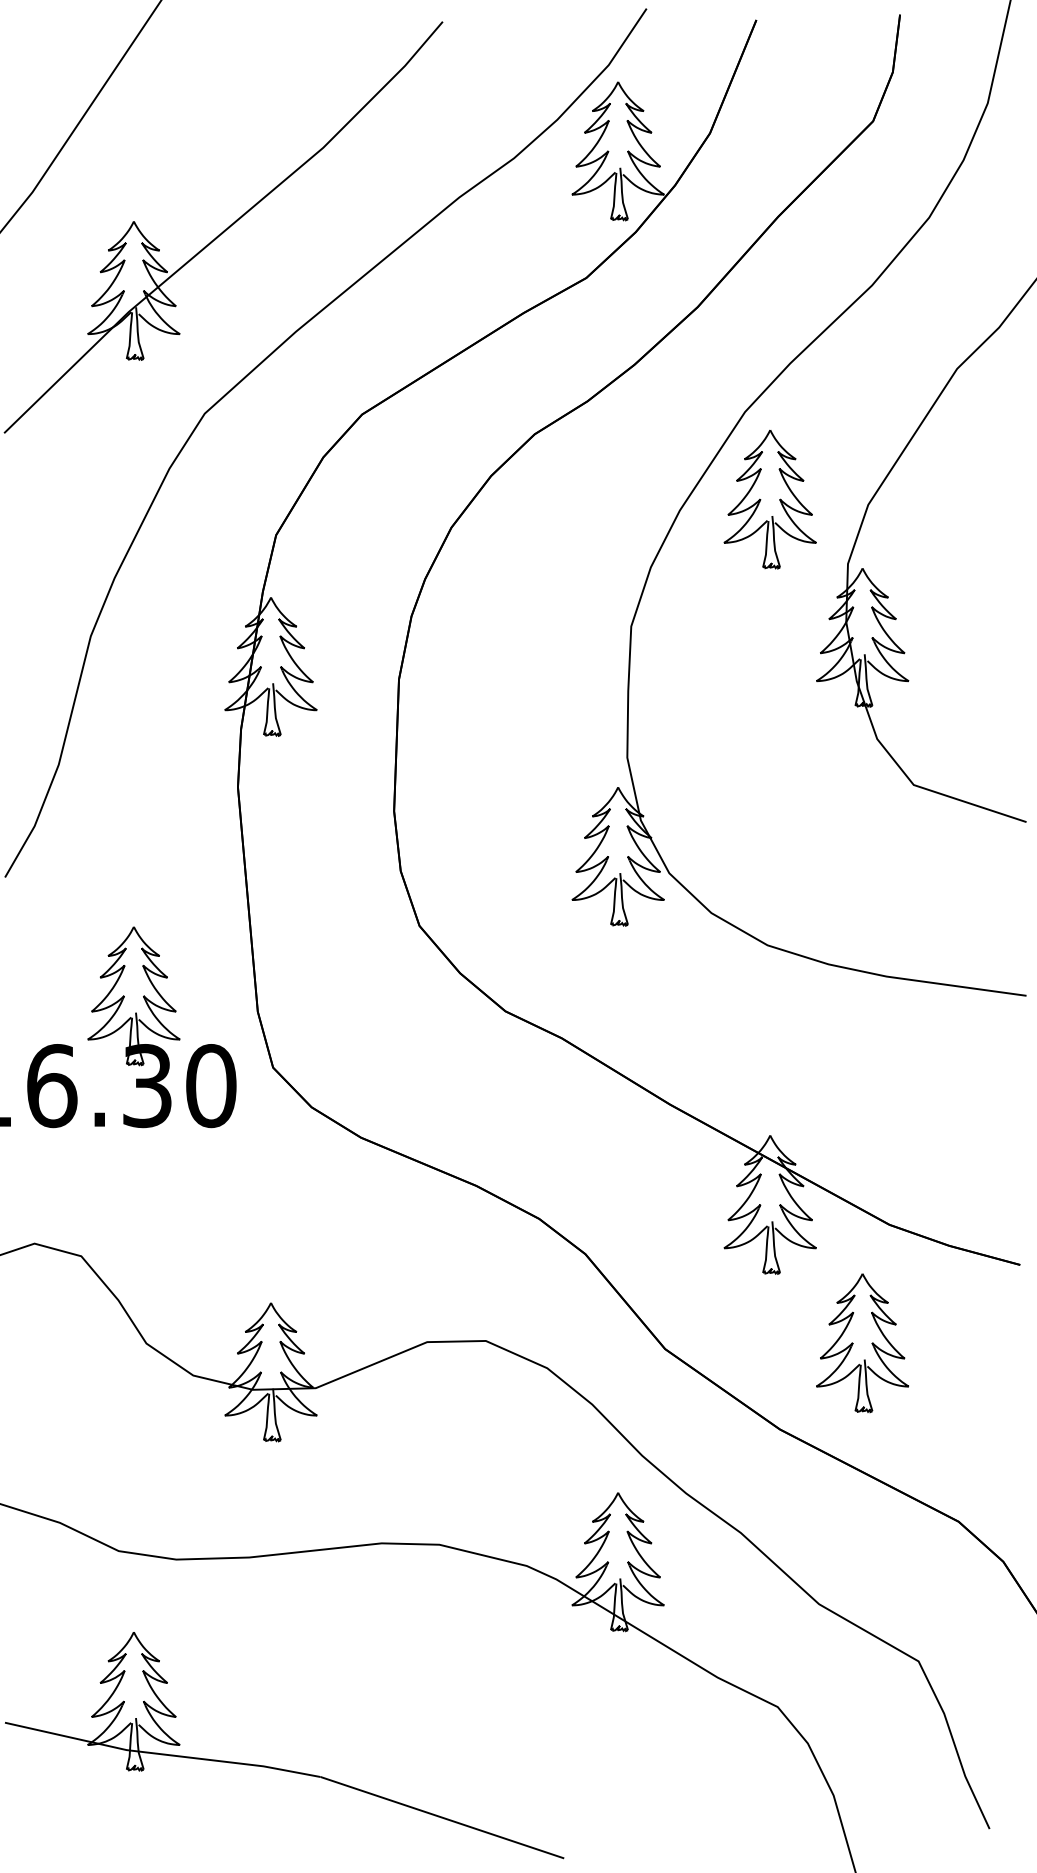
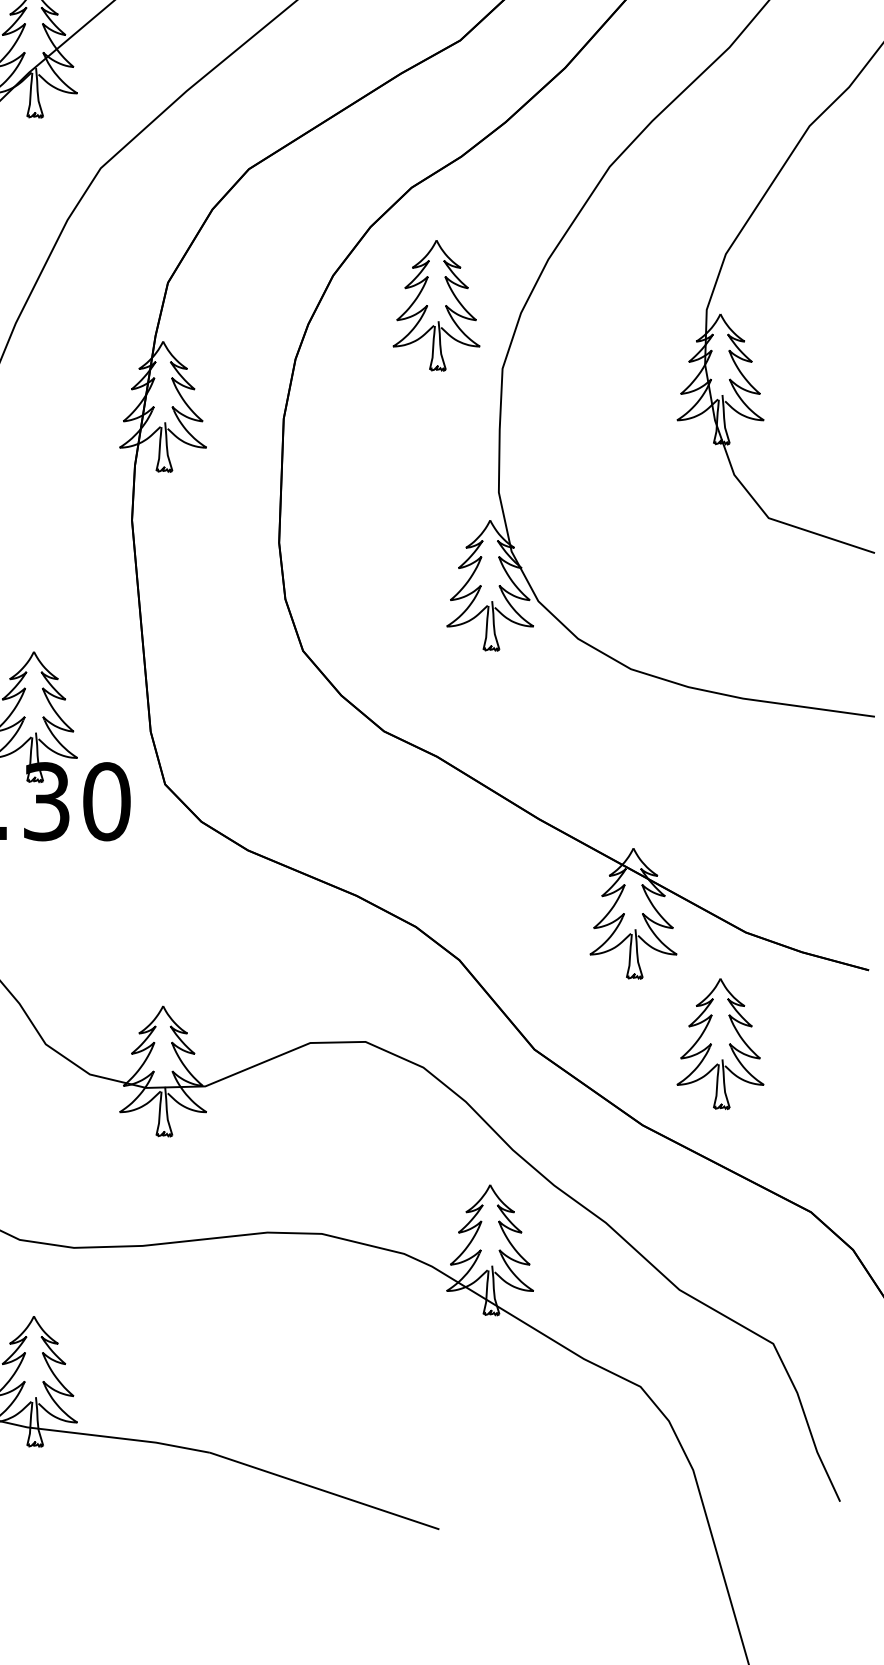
part: (769, 499) -> (435, 305), moved

